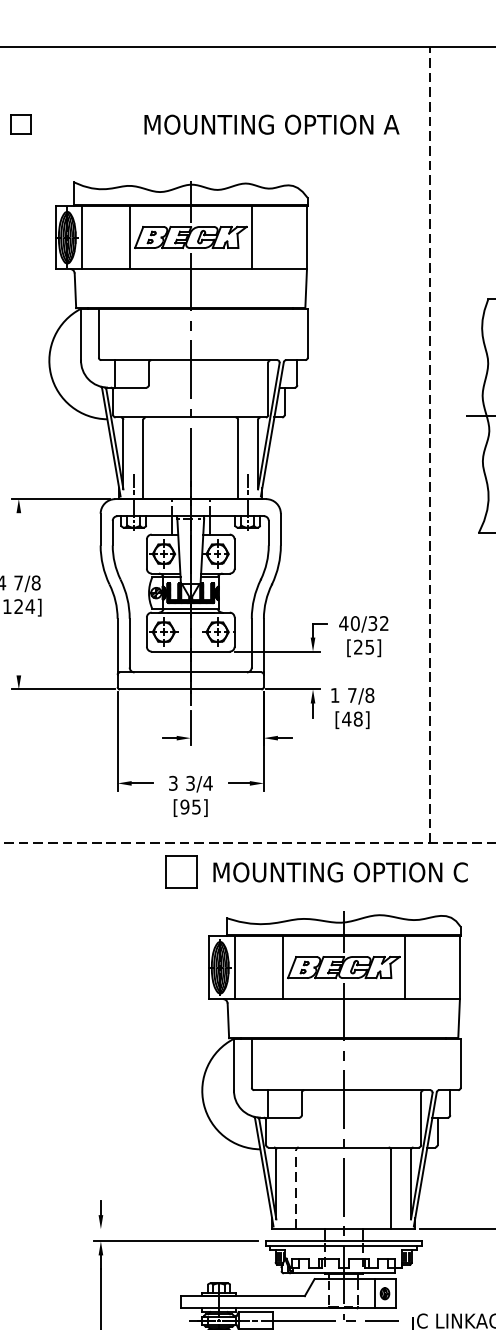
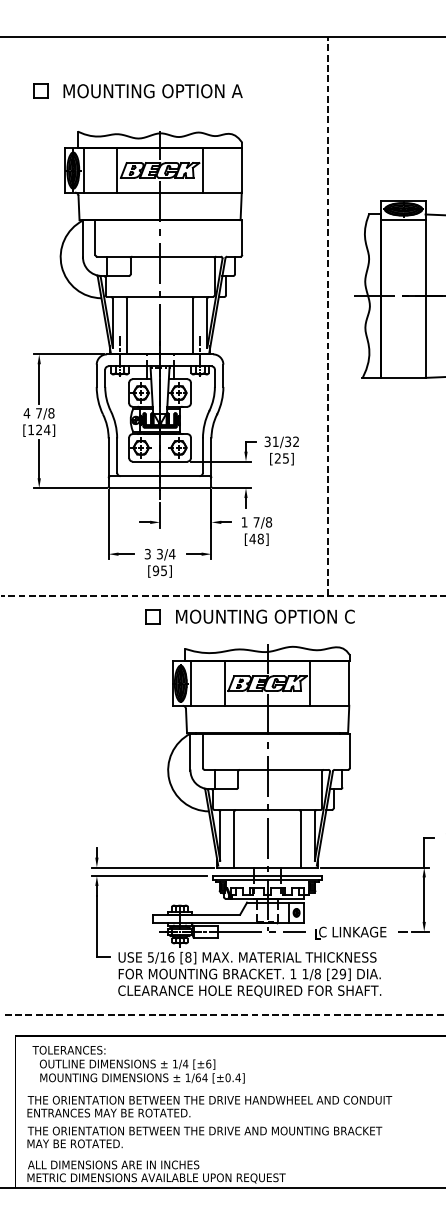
text: (271, 125) -> (152, 91), moved
line: (19, 540) -> (39, 383), added
text: (349, 623) -> (271, 441), 40/32 -> 31/32
line: (19, 648) -> (39, 459), added
text: (353, 708) -> (257, 531), moved
part: (179, 872) -> (152, 616), size x0.62
line: (296, 1189) -> (234, 839), dashed -> solid
line: (179, 1229) -> (152, 867), added

